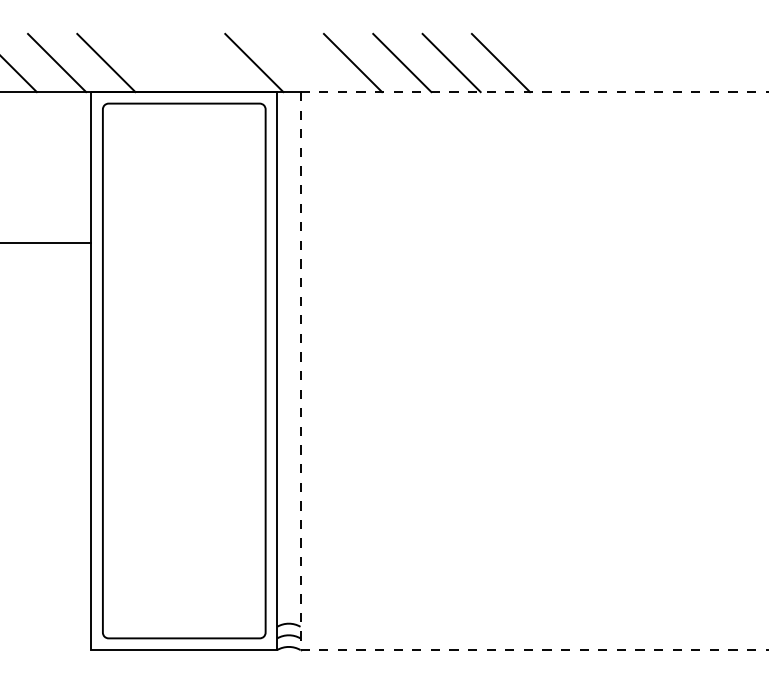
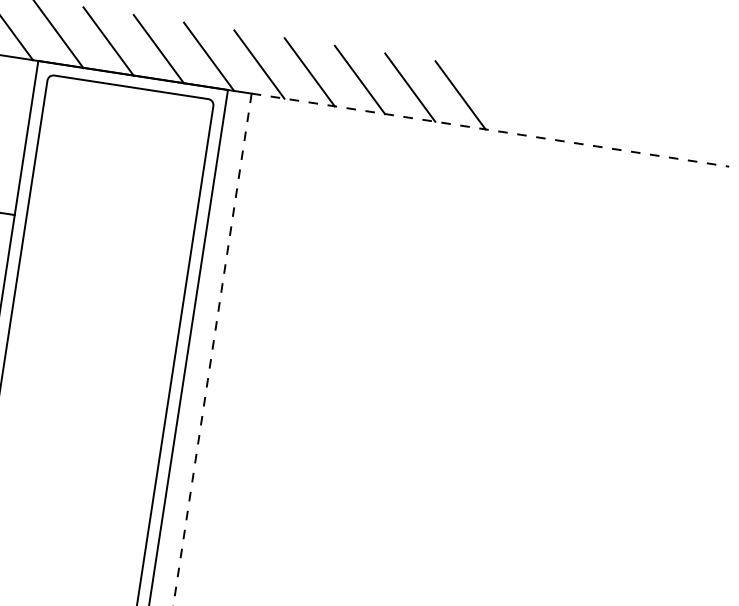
line: (155, 62) -> (108, 40), added
line: (204, 62) -> (158, 48), added
line: (303, 62) -> (259, 64), added

